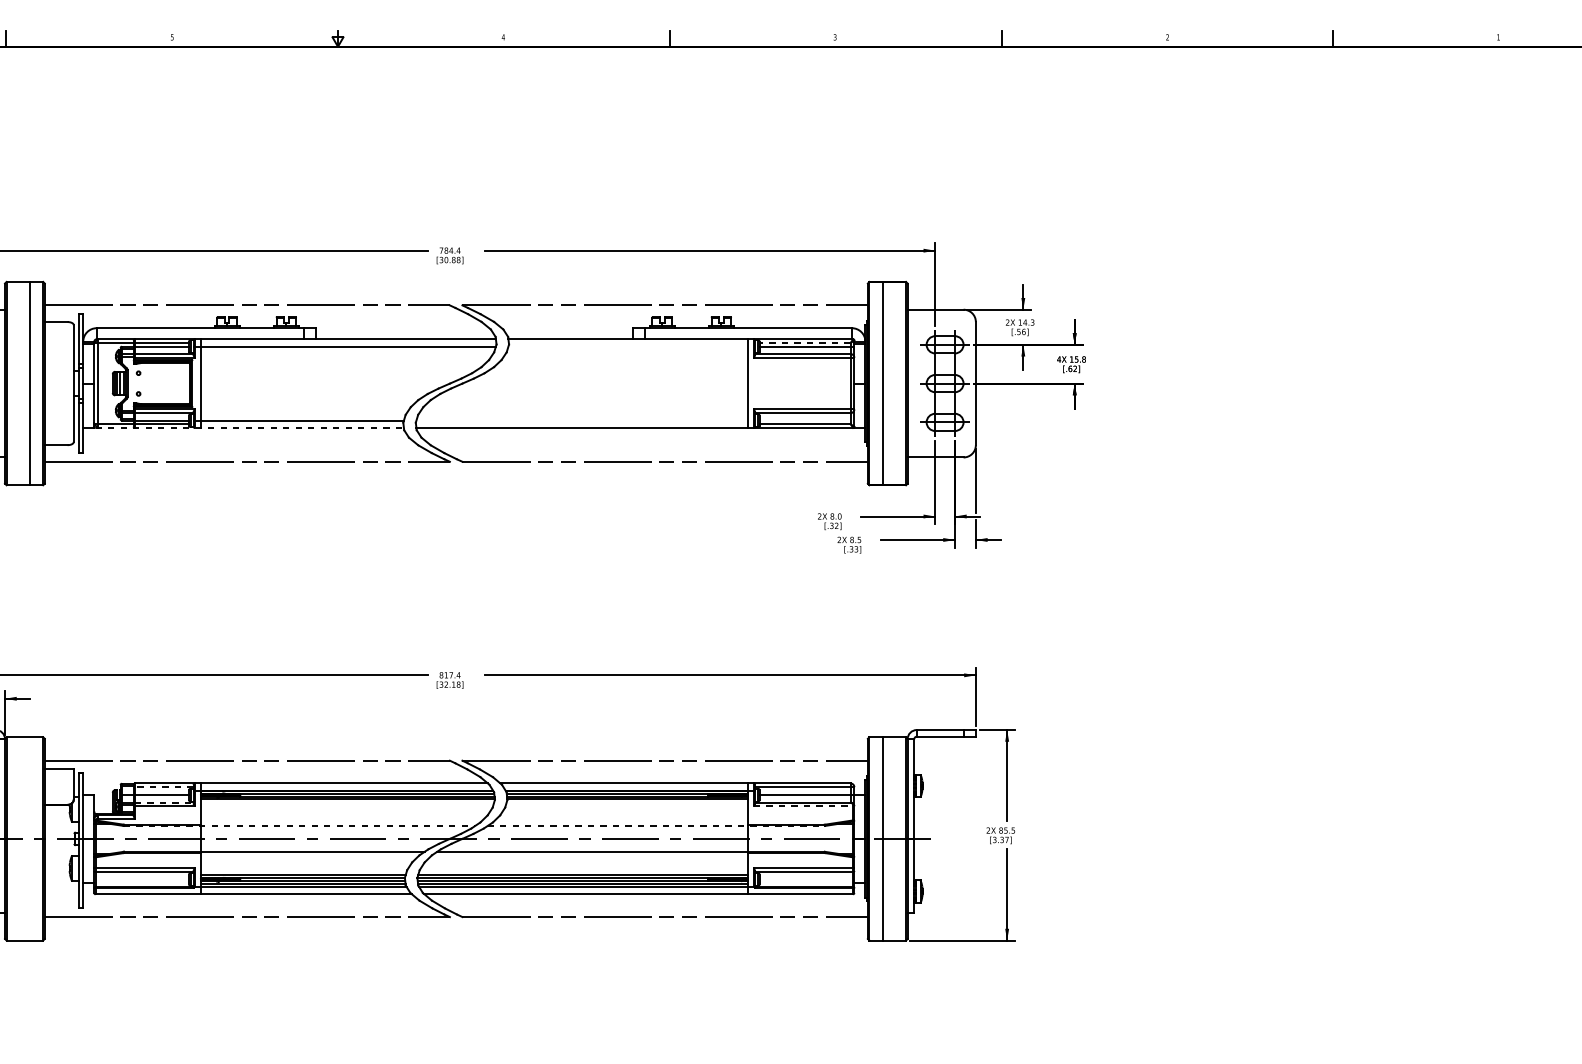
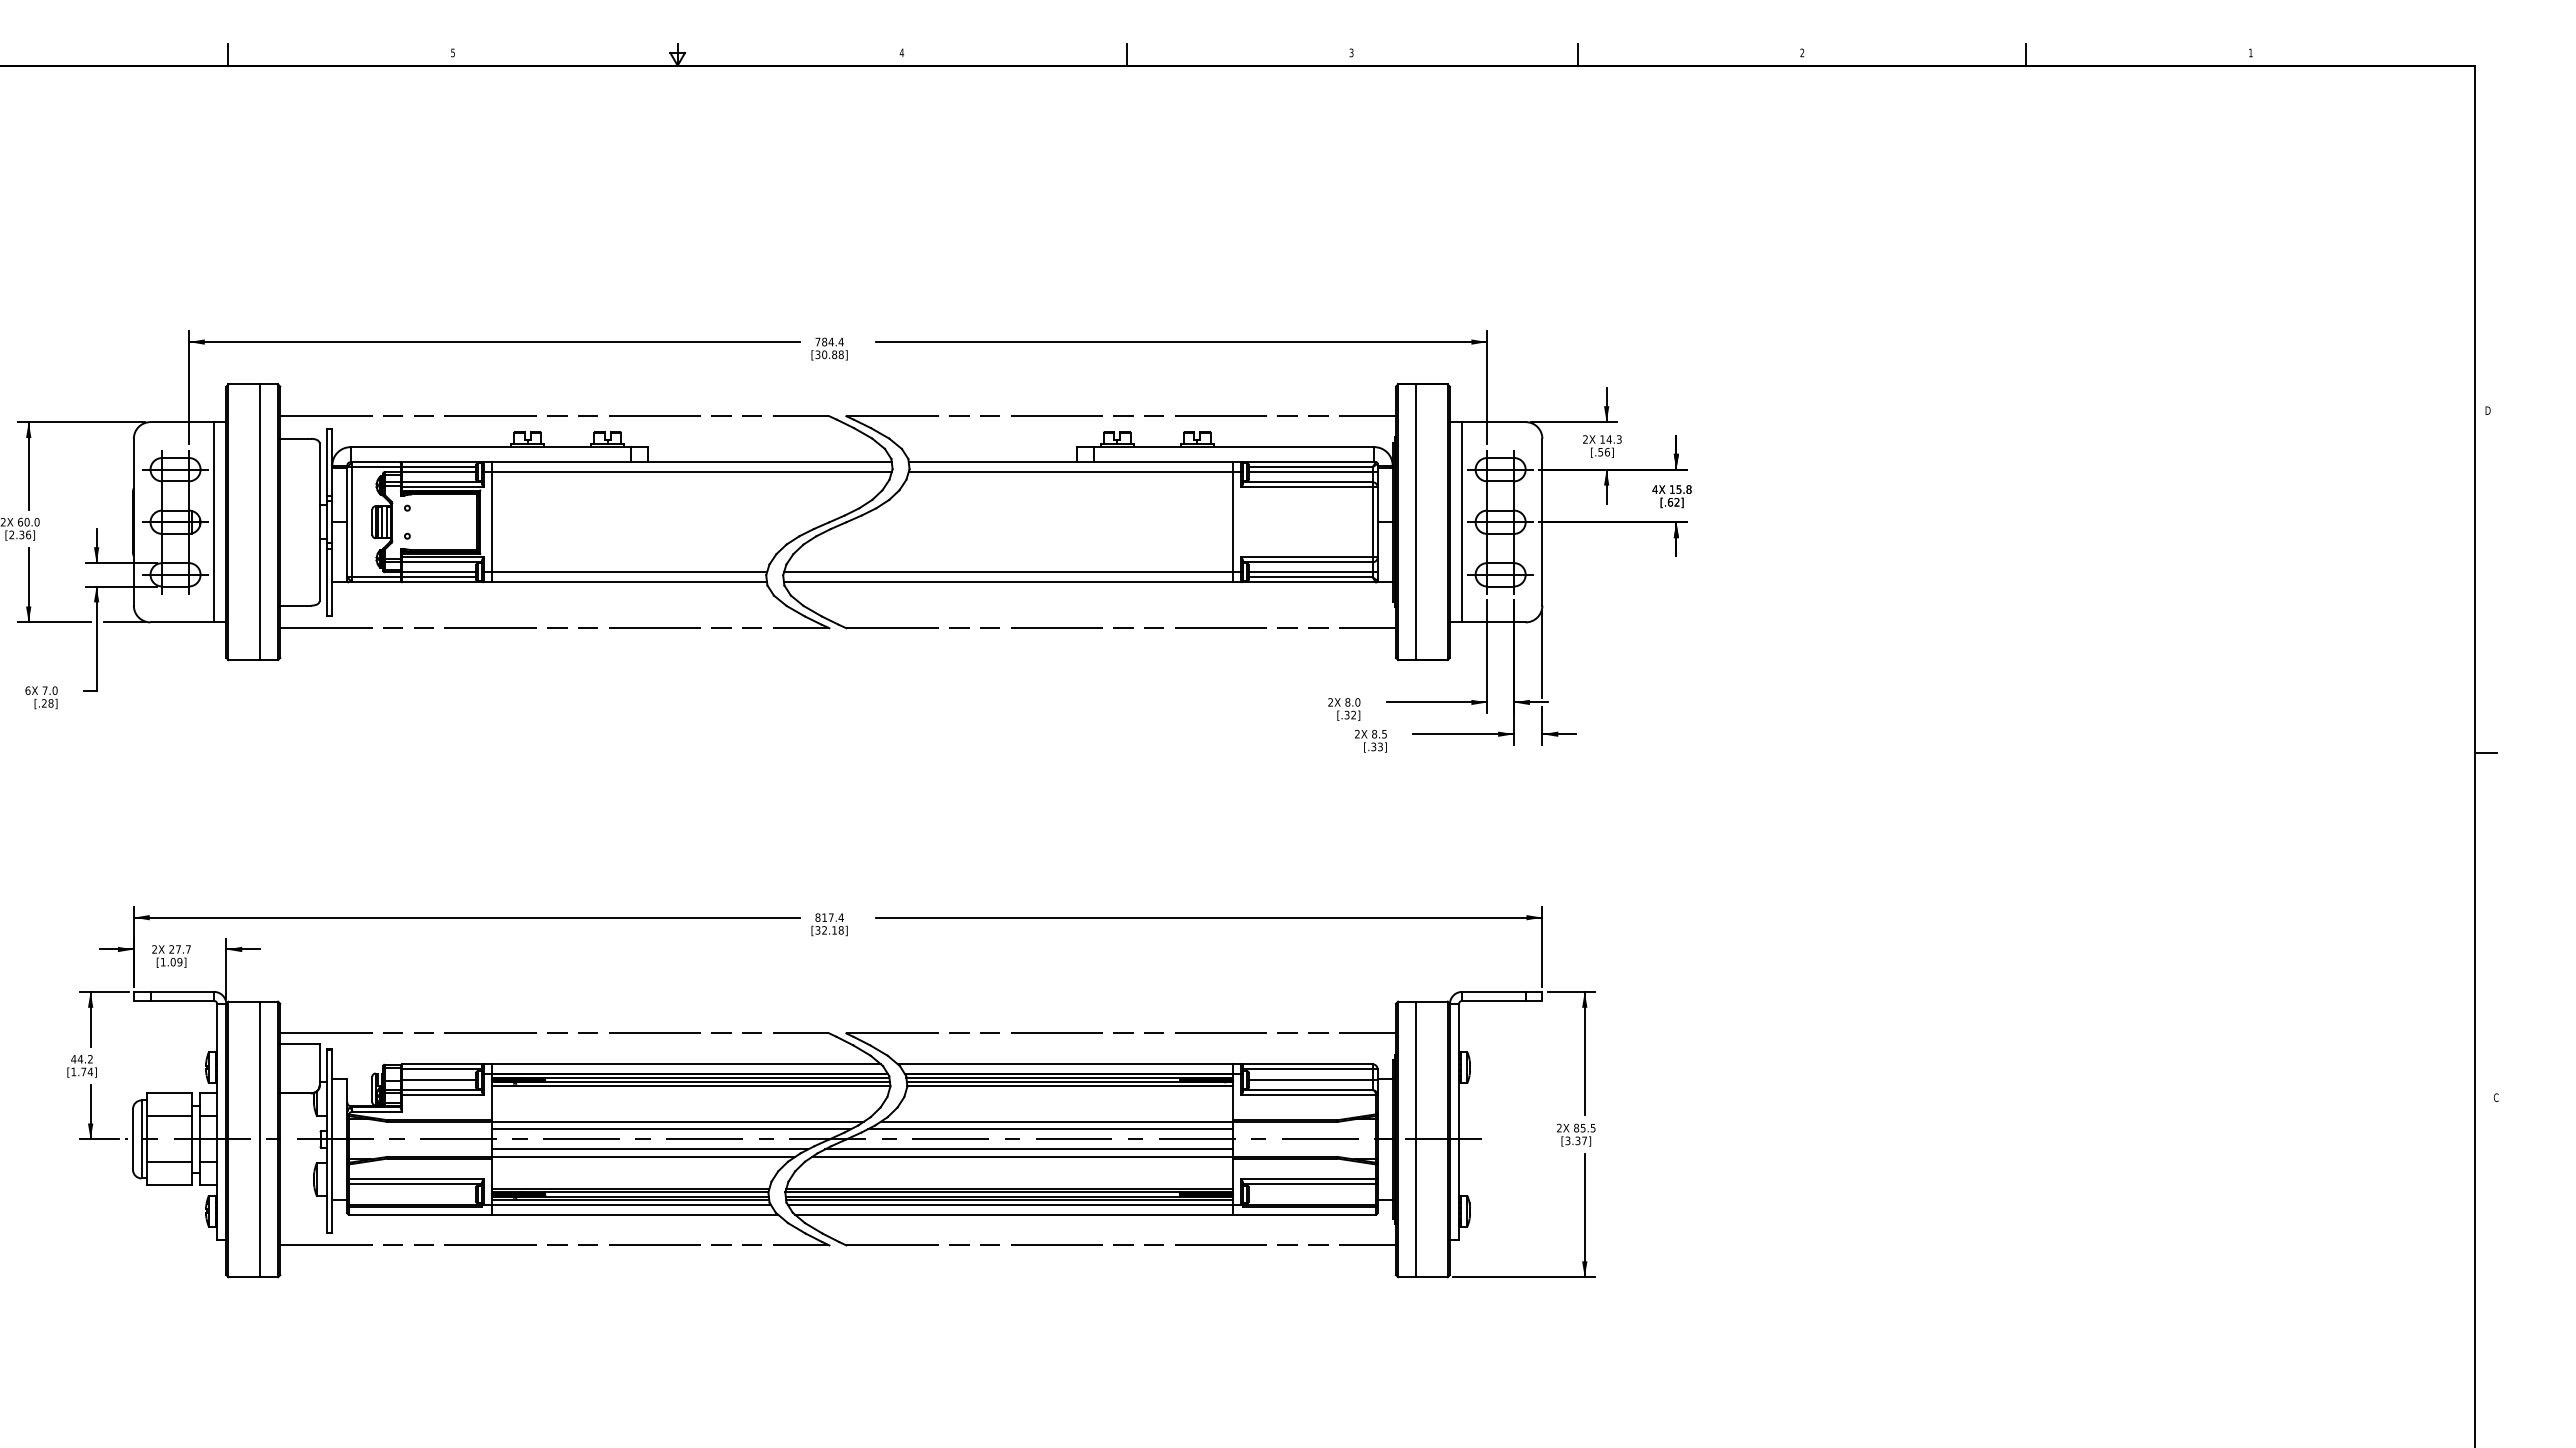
line: (804, 343) -> (1310, 467), dashed -> solid
line: (631, 346) -> (1075, 472), added
line: (916, 383) -> (1462, 522), added
line: (585, 420) -> (1013, 572), added
line: (807, 420) -> (1313, 572), added
line: (250, 428) -> (558, 582), dashed -> solid
line: (163, 787) -> (441, 1069), dashed -> solid
line: (164, 802) -> (442, 1090), dashed -> solid
line: (804, 806) -> (1310, 1095), dashed -> solid
line: (300, 825) -> (626, 1121), dashed -> solid
line: (656, 825) -> (1109, 1121), dashed -> solid
line: (332, 831) -> (670, 1129), added
line: (613, 831) -> (1050, 1129), added
line: (30, 838) -> (260, 1139), added
line: (317, 846) -> (649, 1149), added
line: (597, 846) -> (1029, 1149), added

